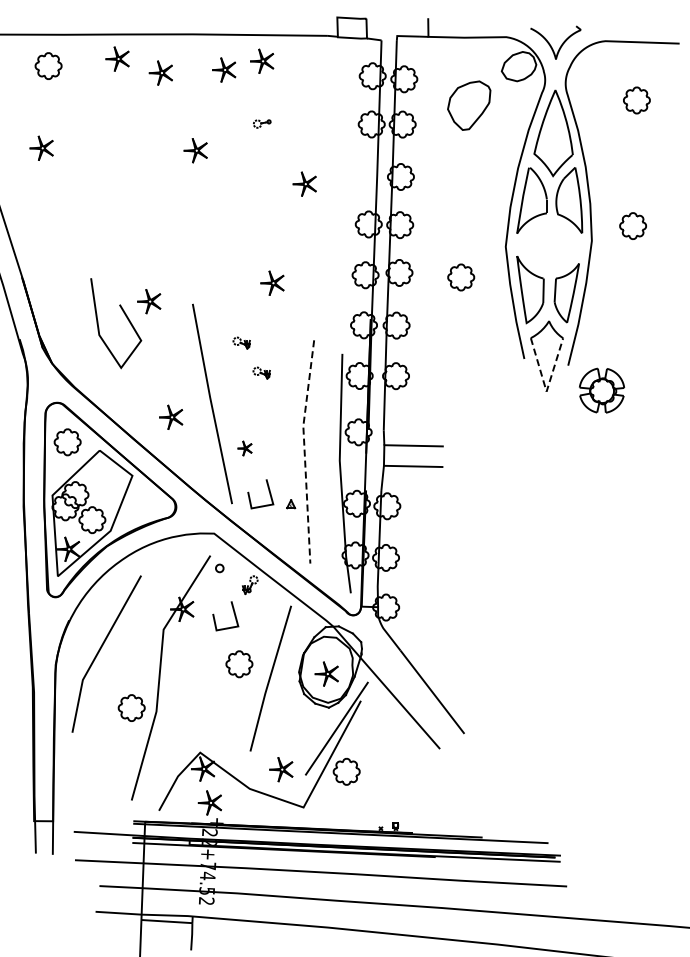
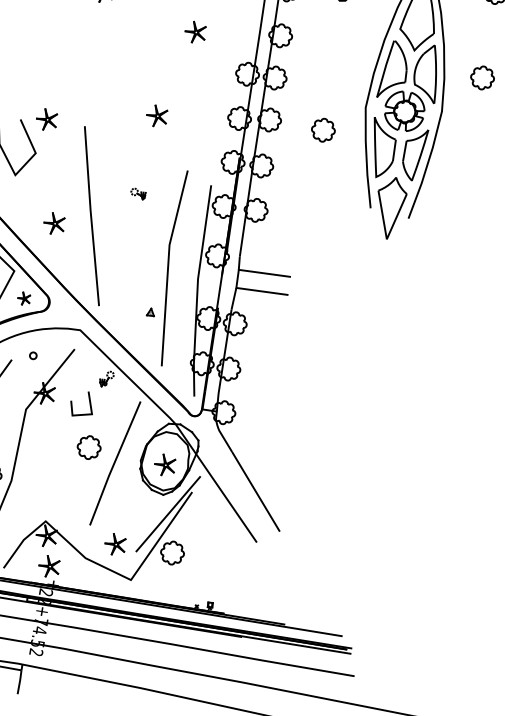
part: (632, 225) -> (482, 77), moved
part: (241, 342) -> (123, 165), removed
part: (602, 390) -> (405, 111), moved
line: (546, 391) -> (386, 239), dashed -> solid
part: (244, 448) -> (23, 298), moved
line: (304, 451) -> (167, 267), dashed -> solid
line: (268, 491) -> (132, 298), removed
part: (219, 568) -> (33, 355), moved

